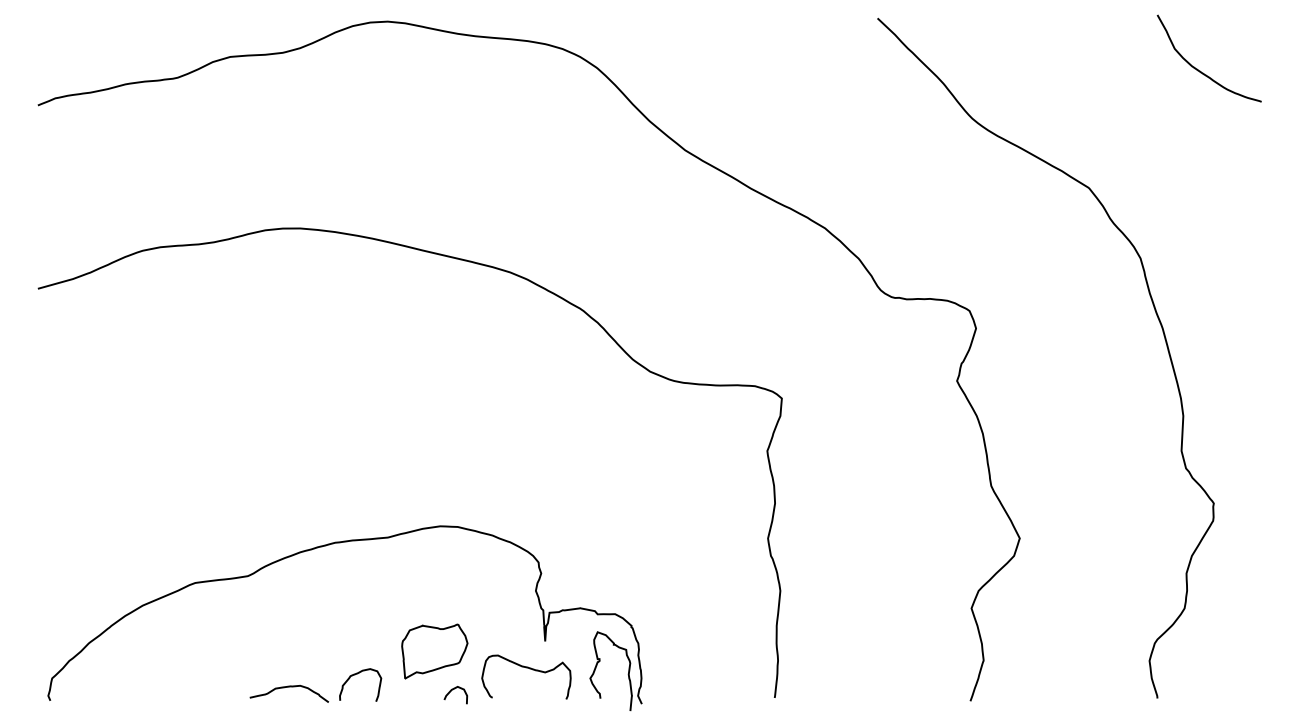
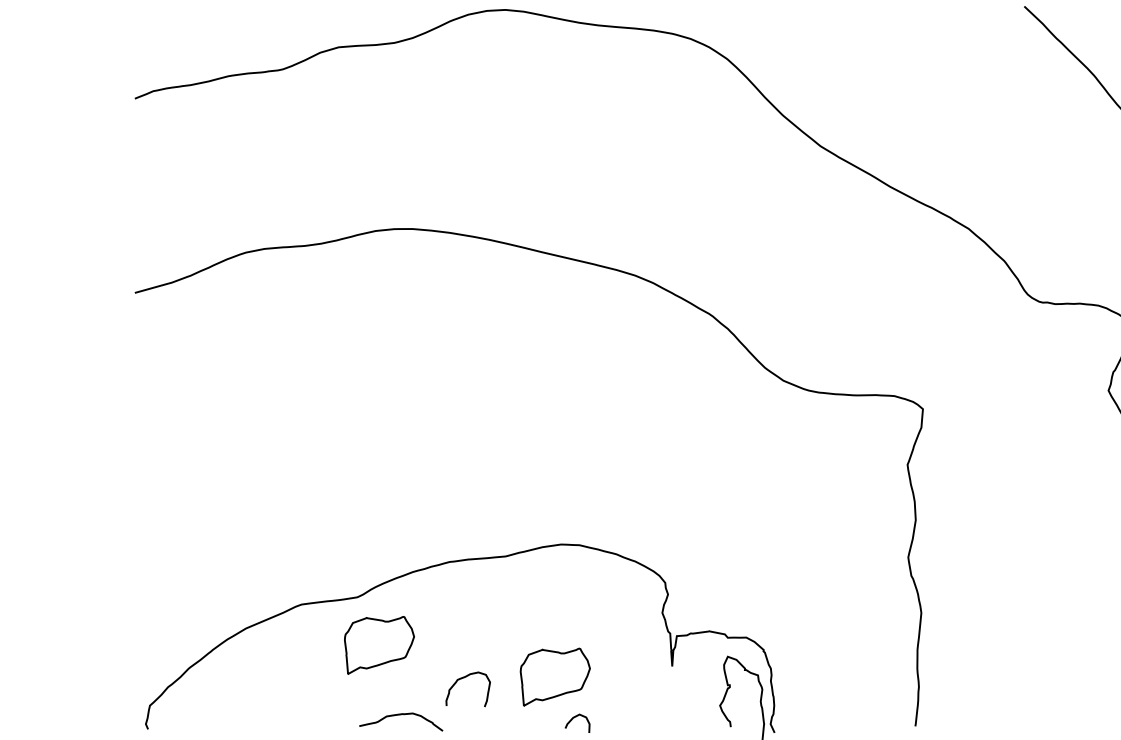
part: (268, 621) -> (379, 645), added
curve: (529, 669) -> (655, 696), removed
curve: (355, 675) -> (462, 679), moved

